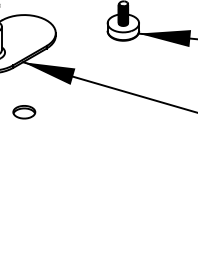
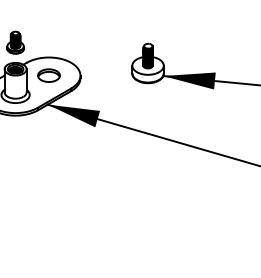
part: (23, 112) -> (48, 75), moved

